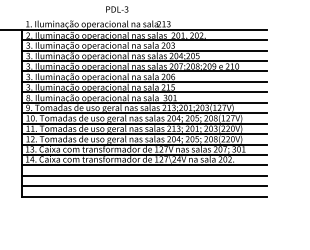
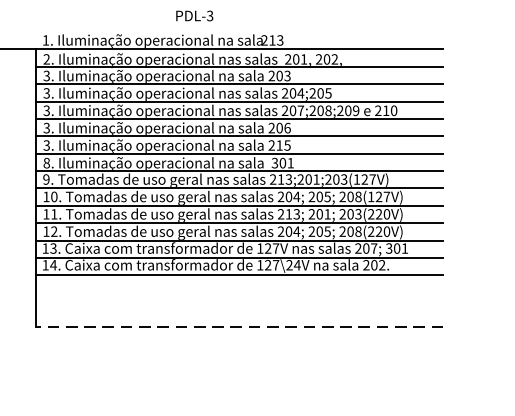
line: (143, 175) -> (238, 291), removed
line: (143, 186) -> (238, 310), removed
line: (144, 196) -> (240, 326), solid -> dashed

